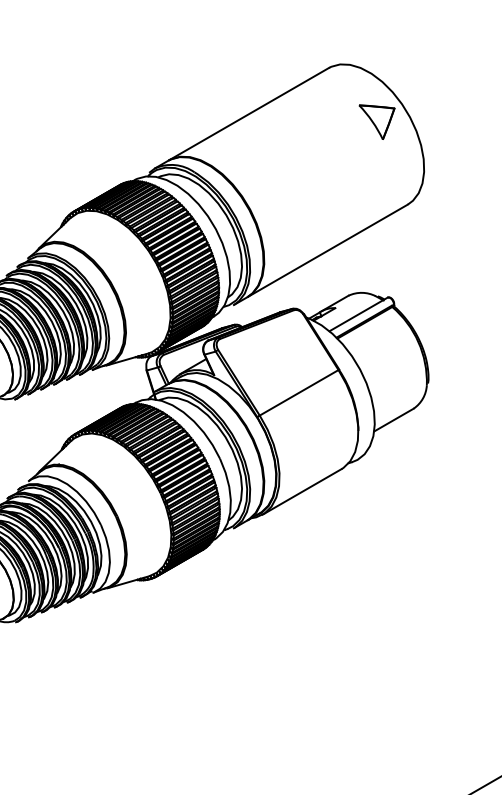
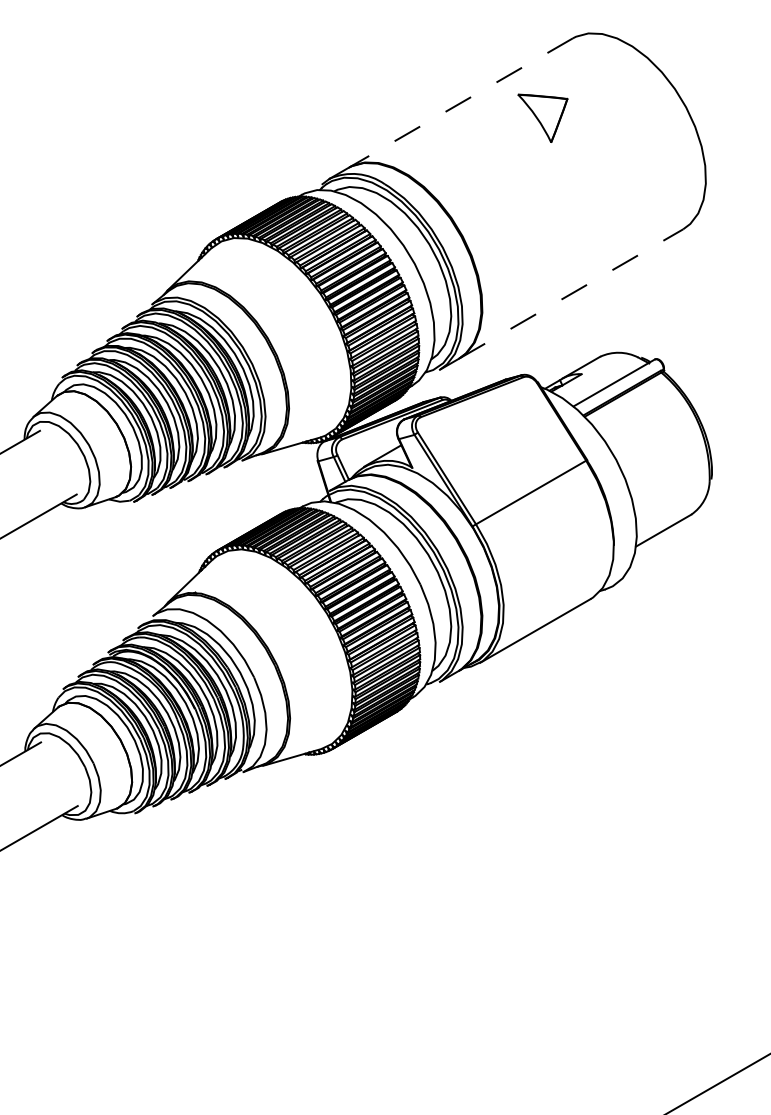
line: (248, 114) -> (460, 103), solid -> dashed
part: (376, 121) -> (542, 117), moved
line: (328, 250) -> (571, 293), solid -> dashed

